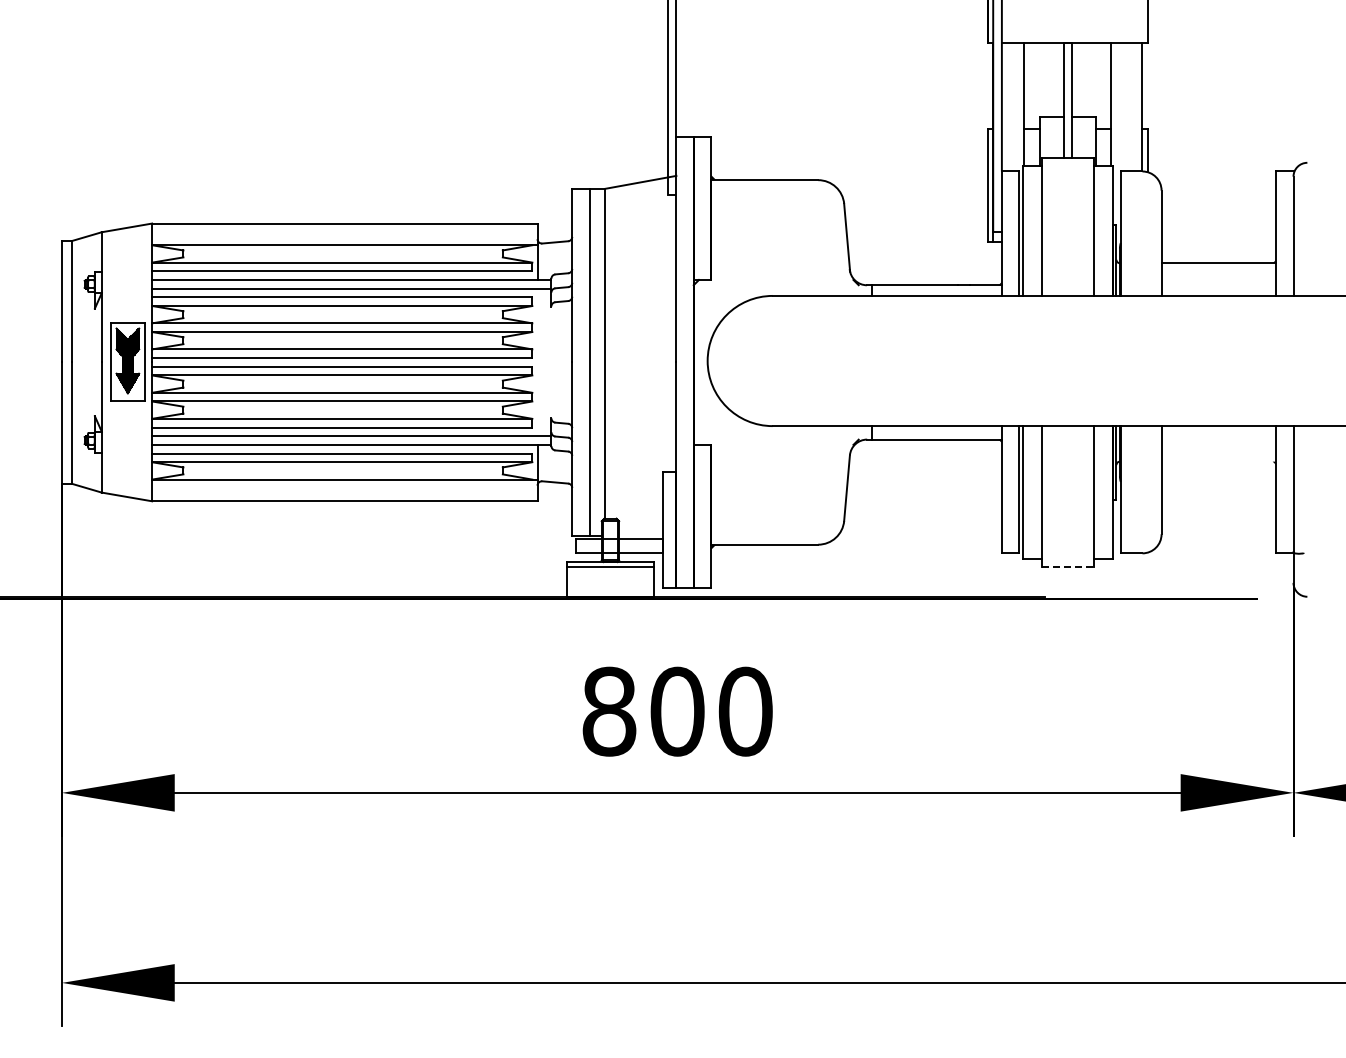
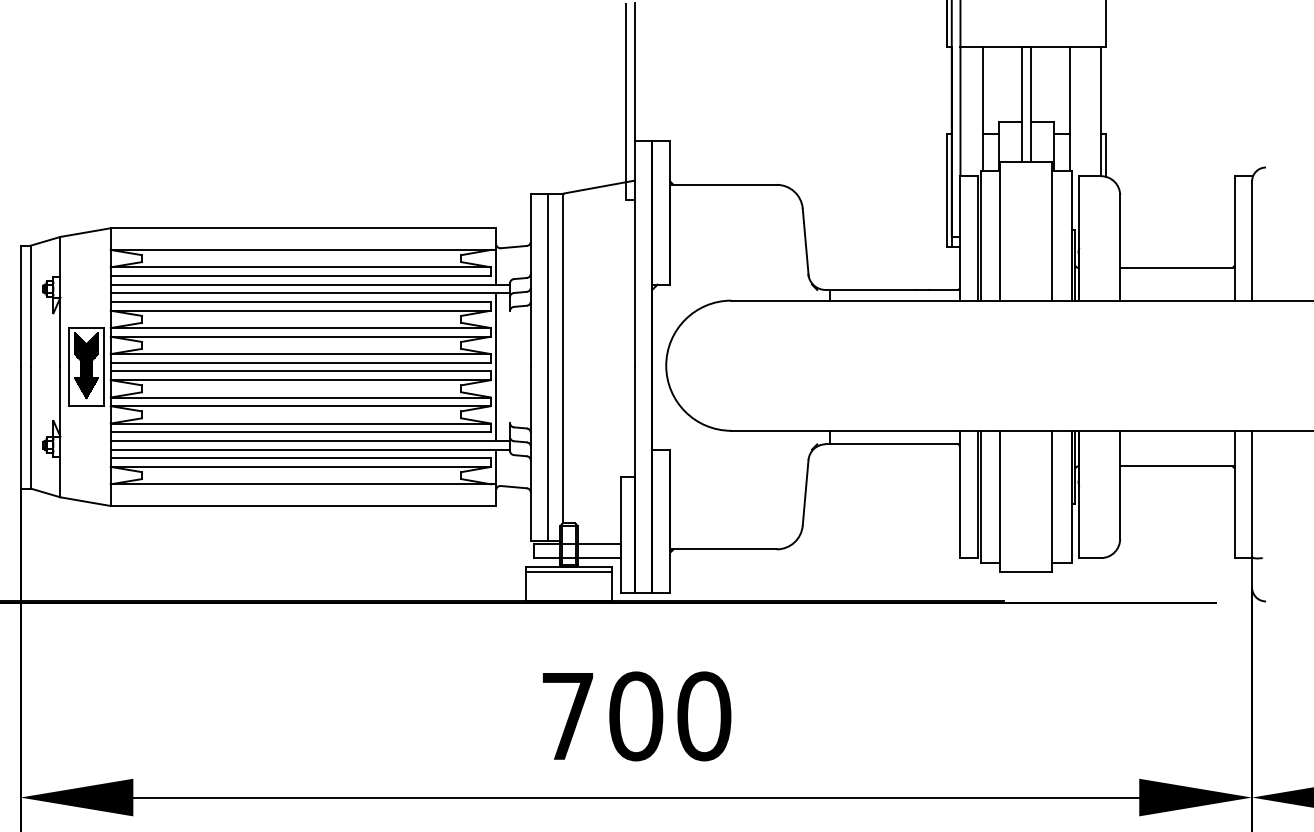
line: (537, 362) -> (496, 367), added
line: (1218, 461) -> (1177, 466), added
line: (1068, 567) -> (1027, 572), dashed -> solid
text: (609, 711) -> (568, 716), 800 -> 700

